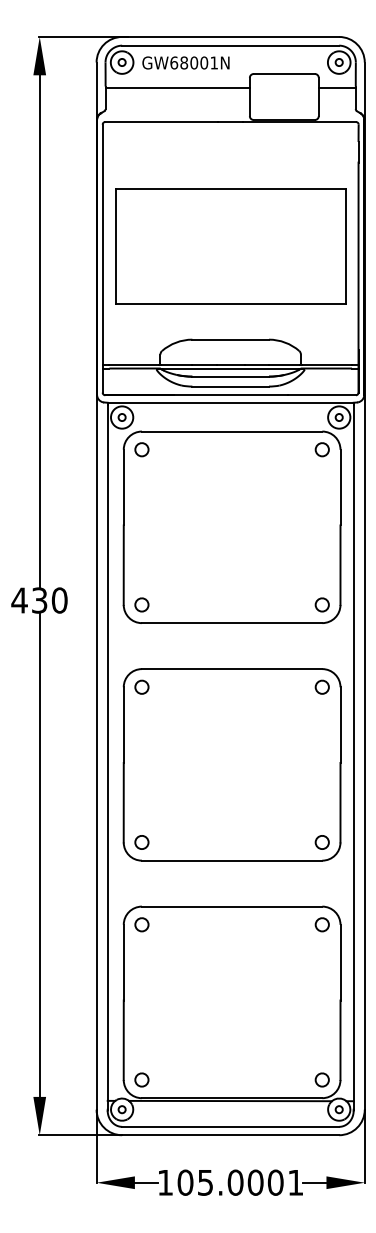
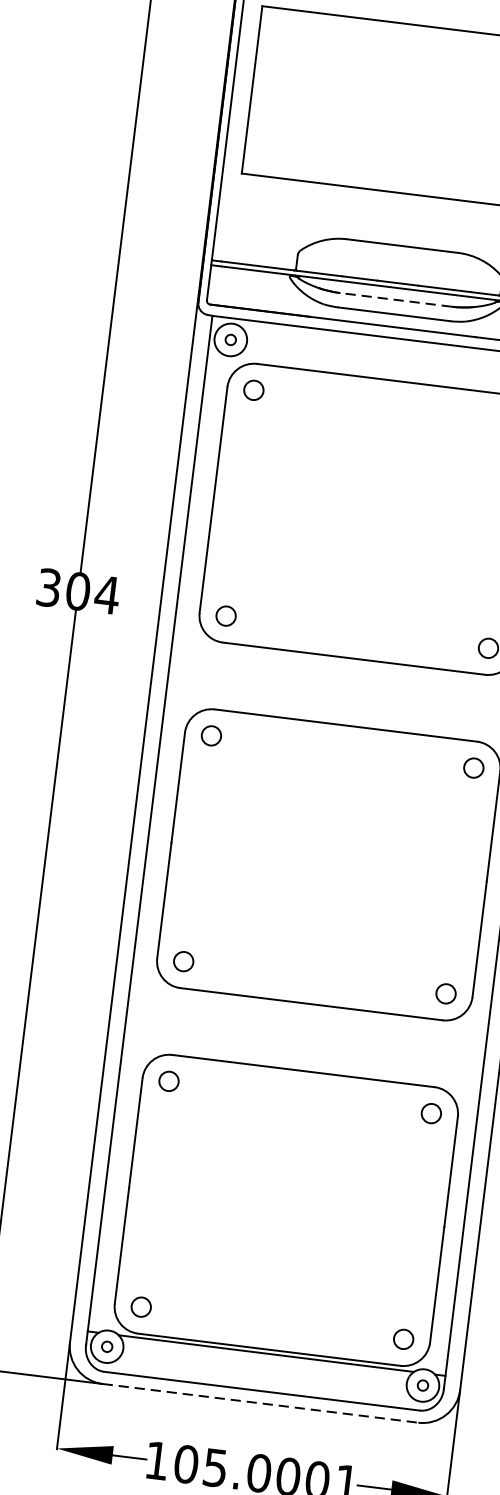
line: (230, 376) -> (395, 299), solid -> dashed
text: (39, 600) -> (77, 591), 430 -> 304
line: (230, 1135) -> (260, 1403), solid -> dashed

